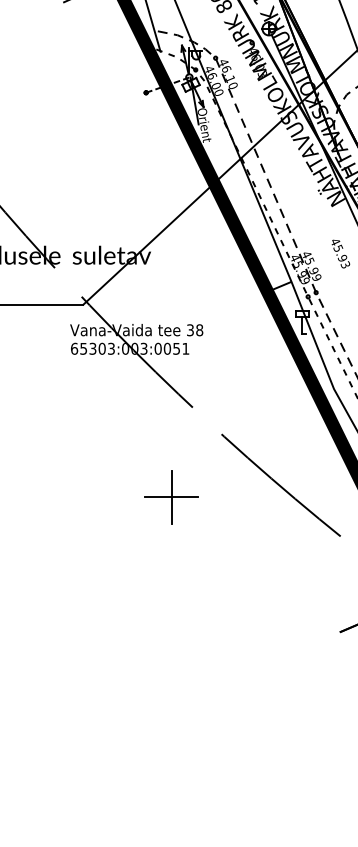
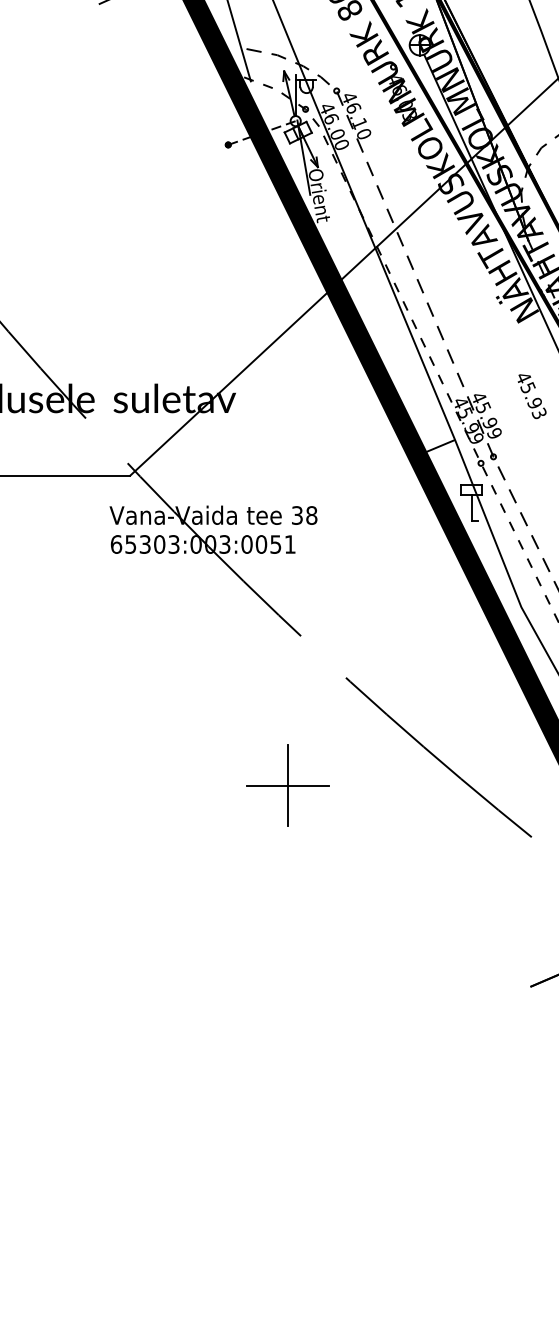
part: (171, 497) -> (288, 785), moved

